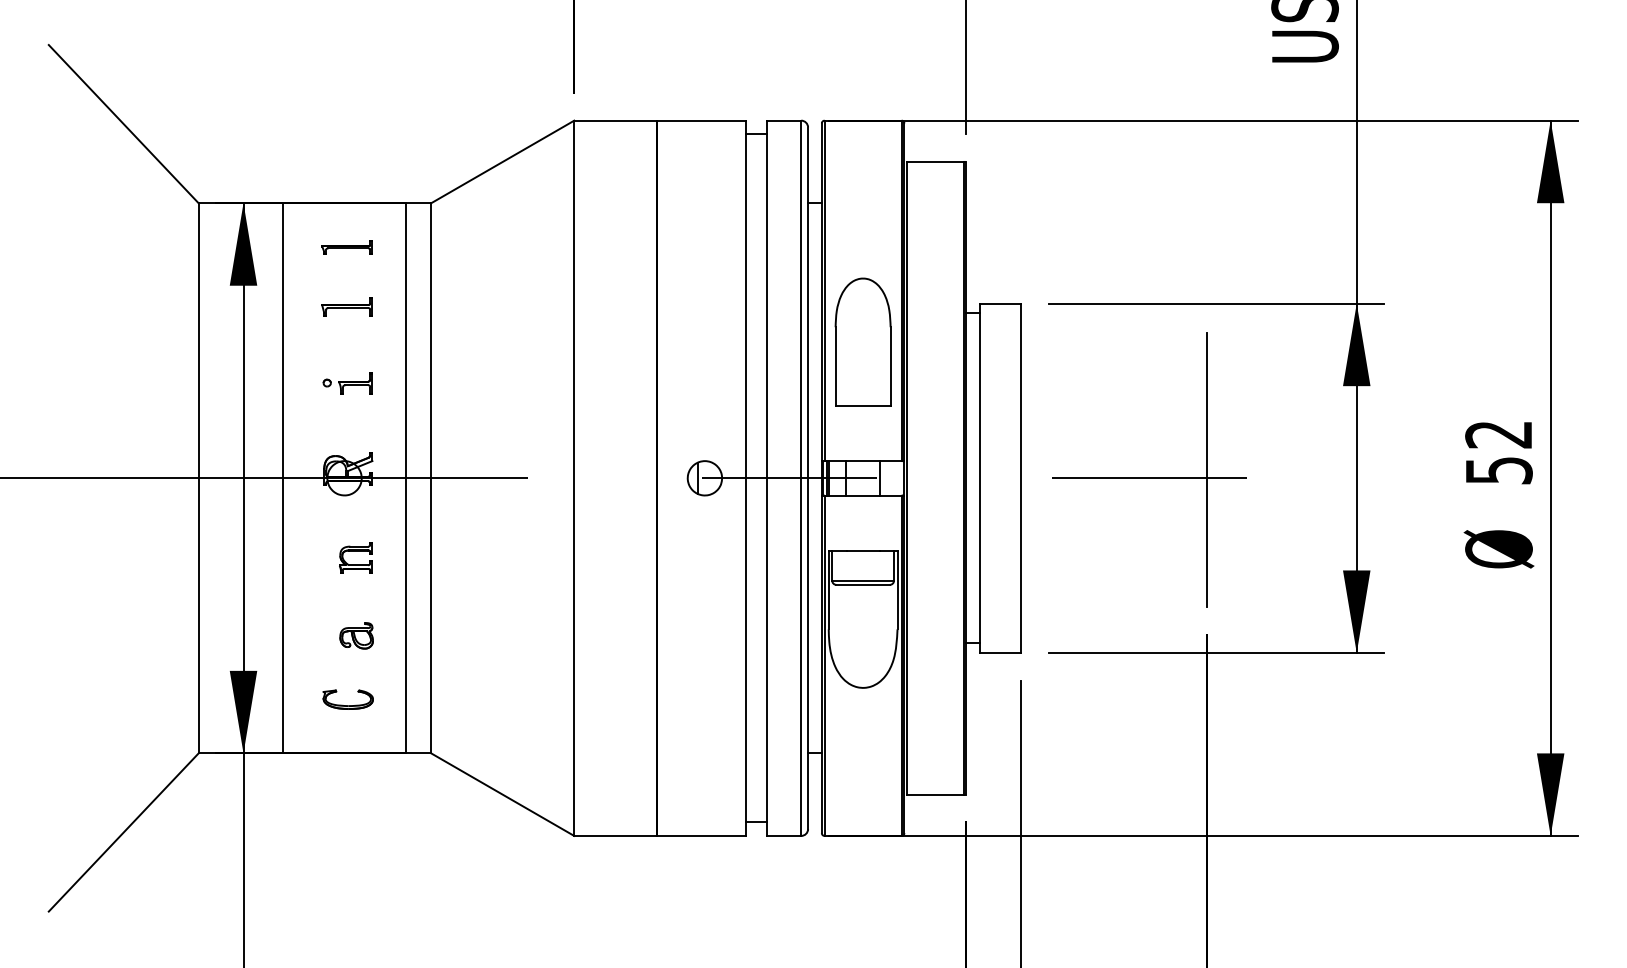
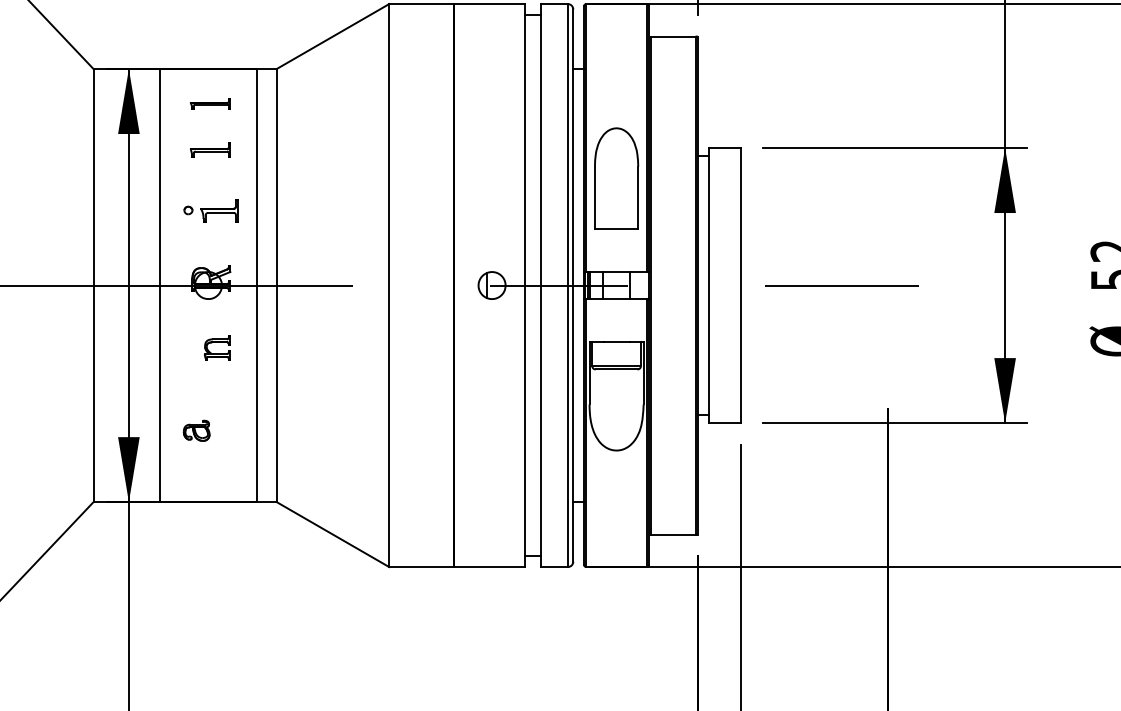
part: (347, 383) -> (210, 210), size x1.4
line: (1207, 469) -> (887, 278), removed
part: (356, 635) -> (196, 430), moved
part: (347, 699) -> (210, 459), removed

